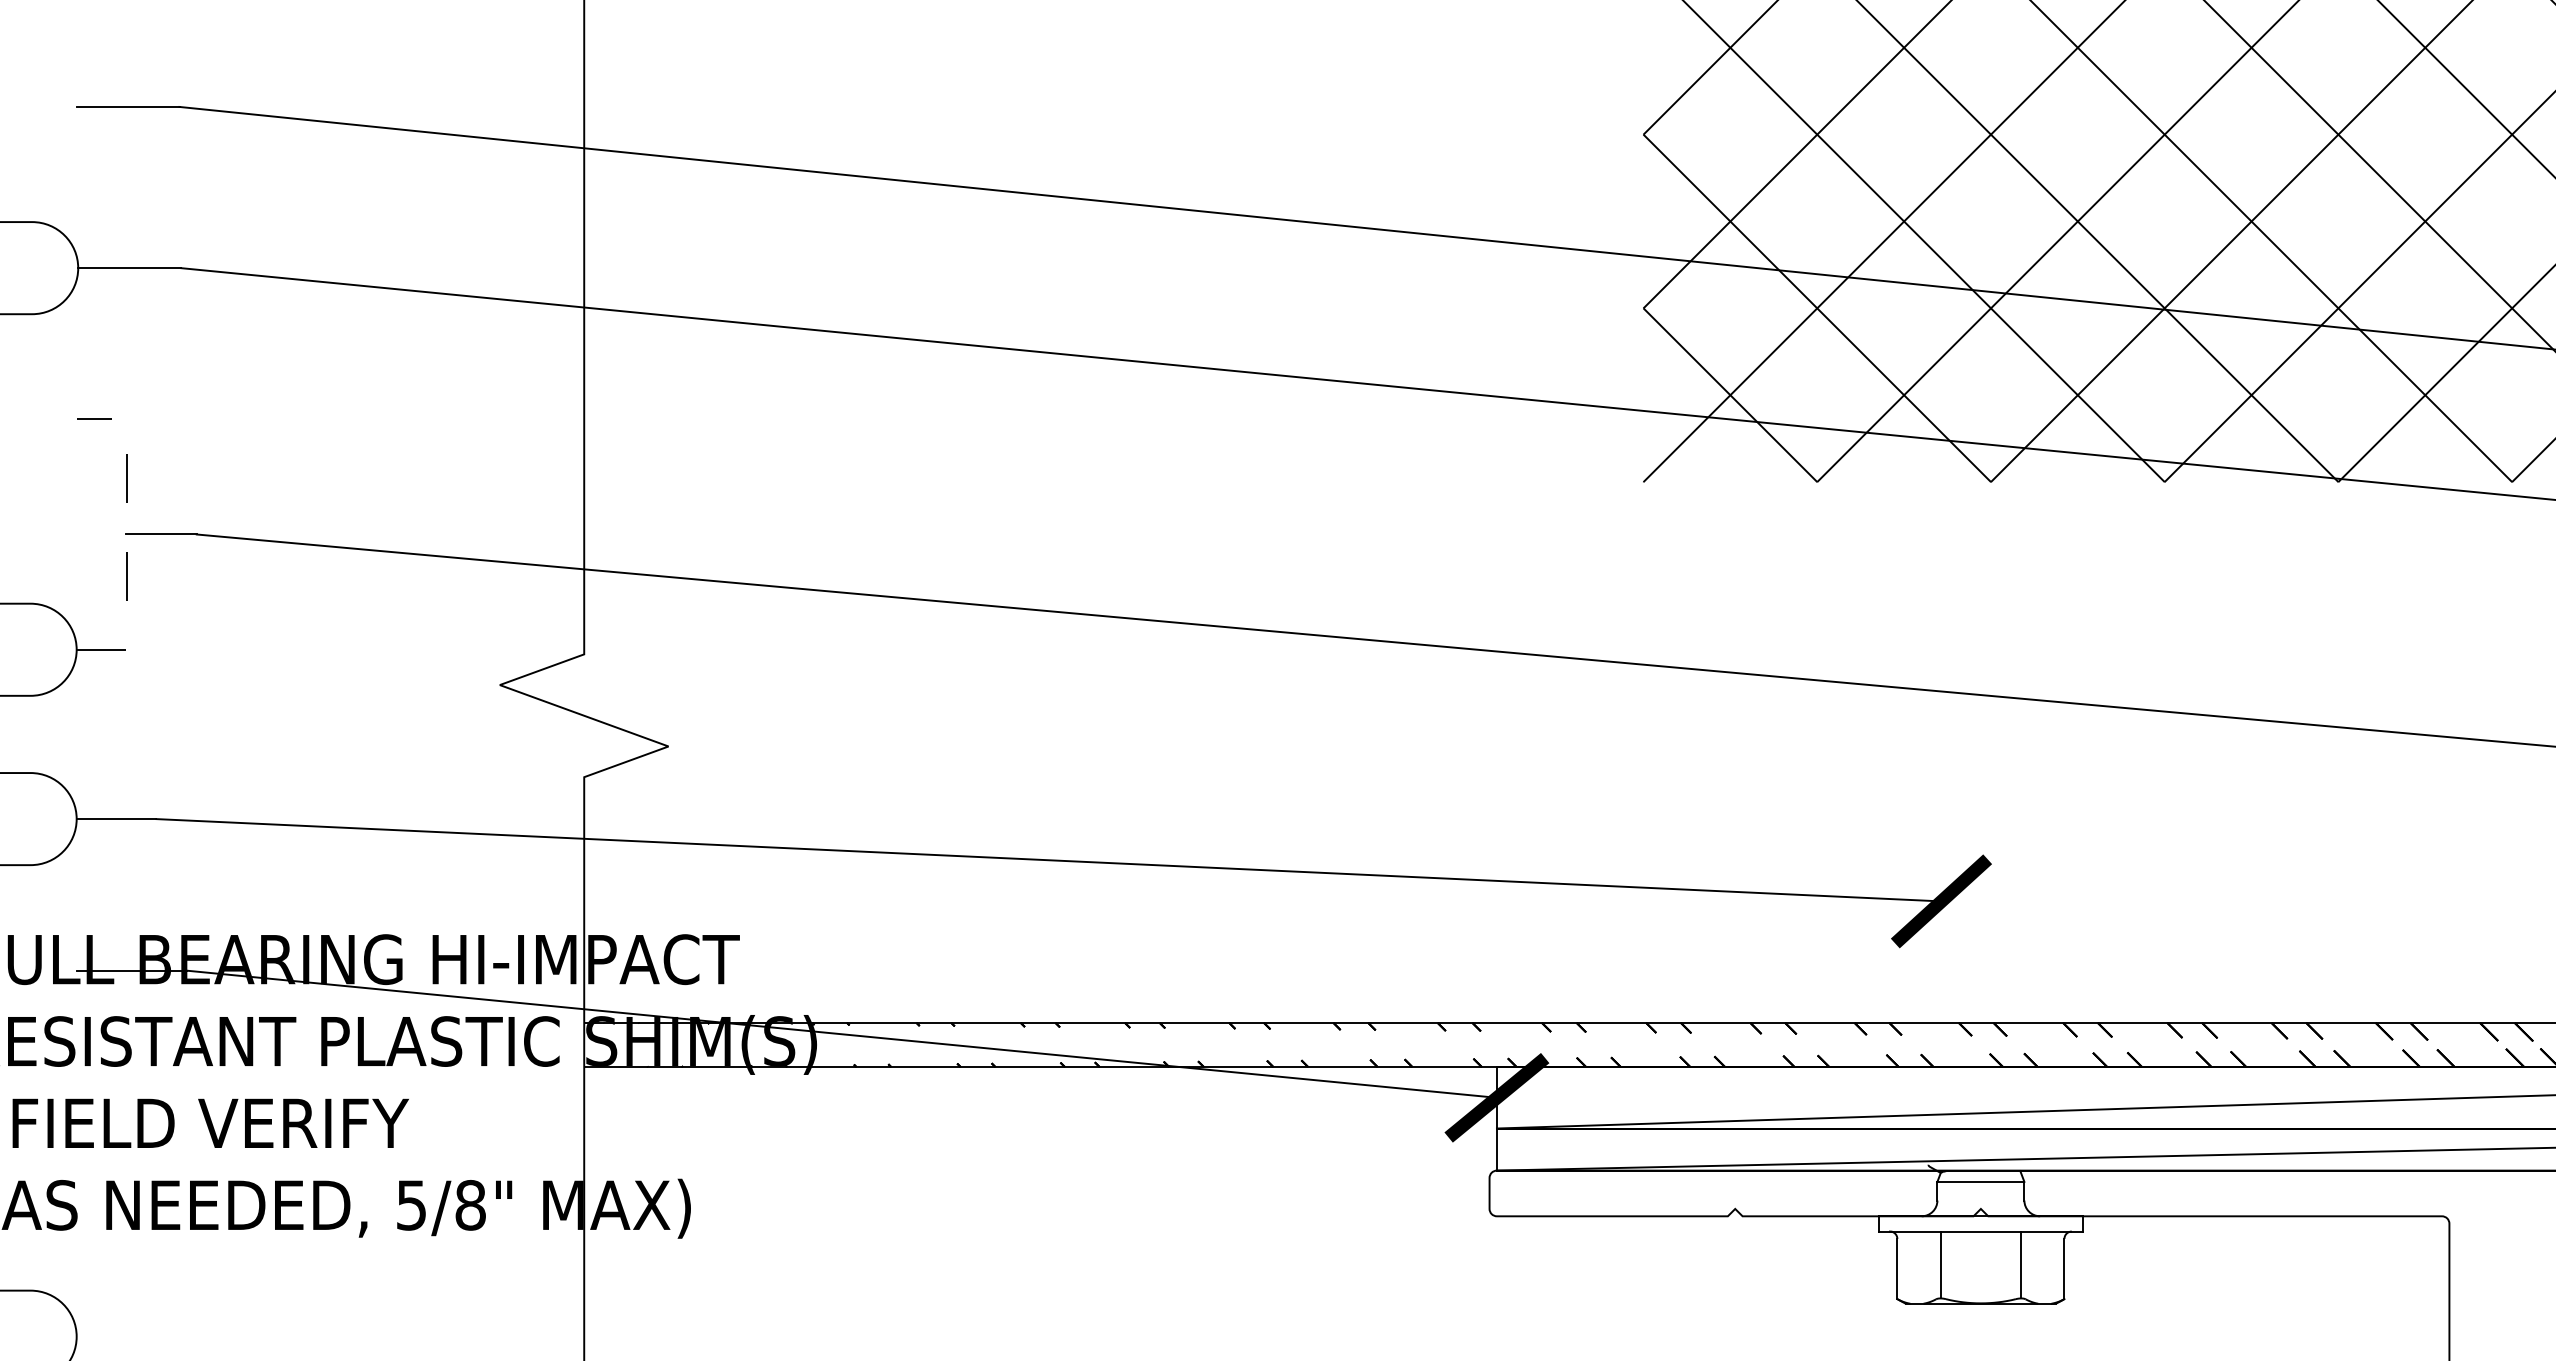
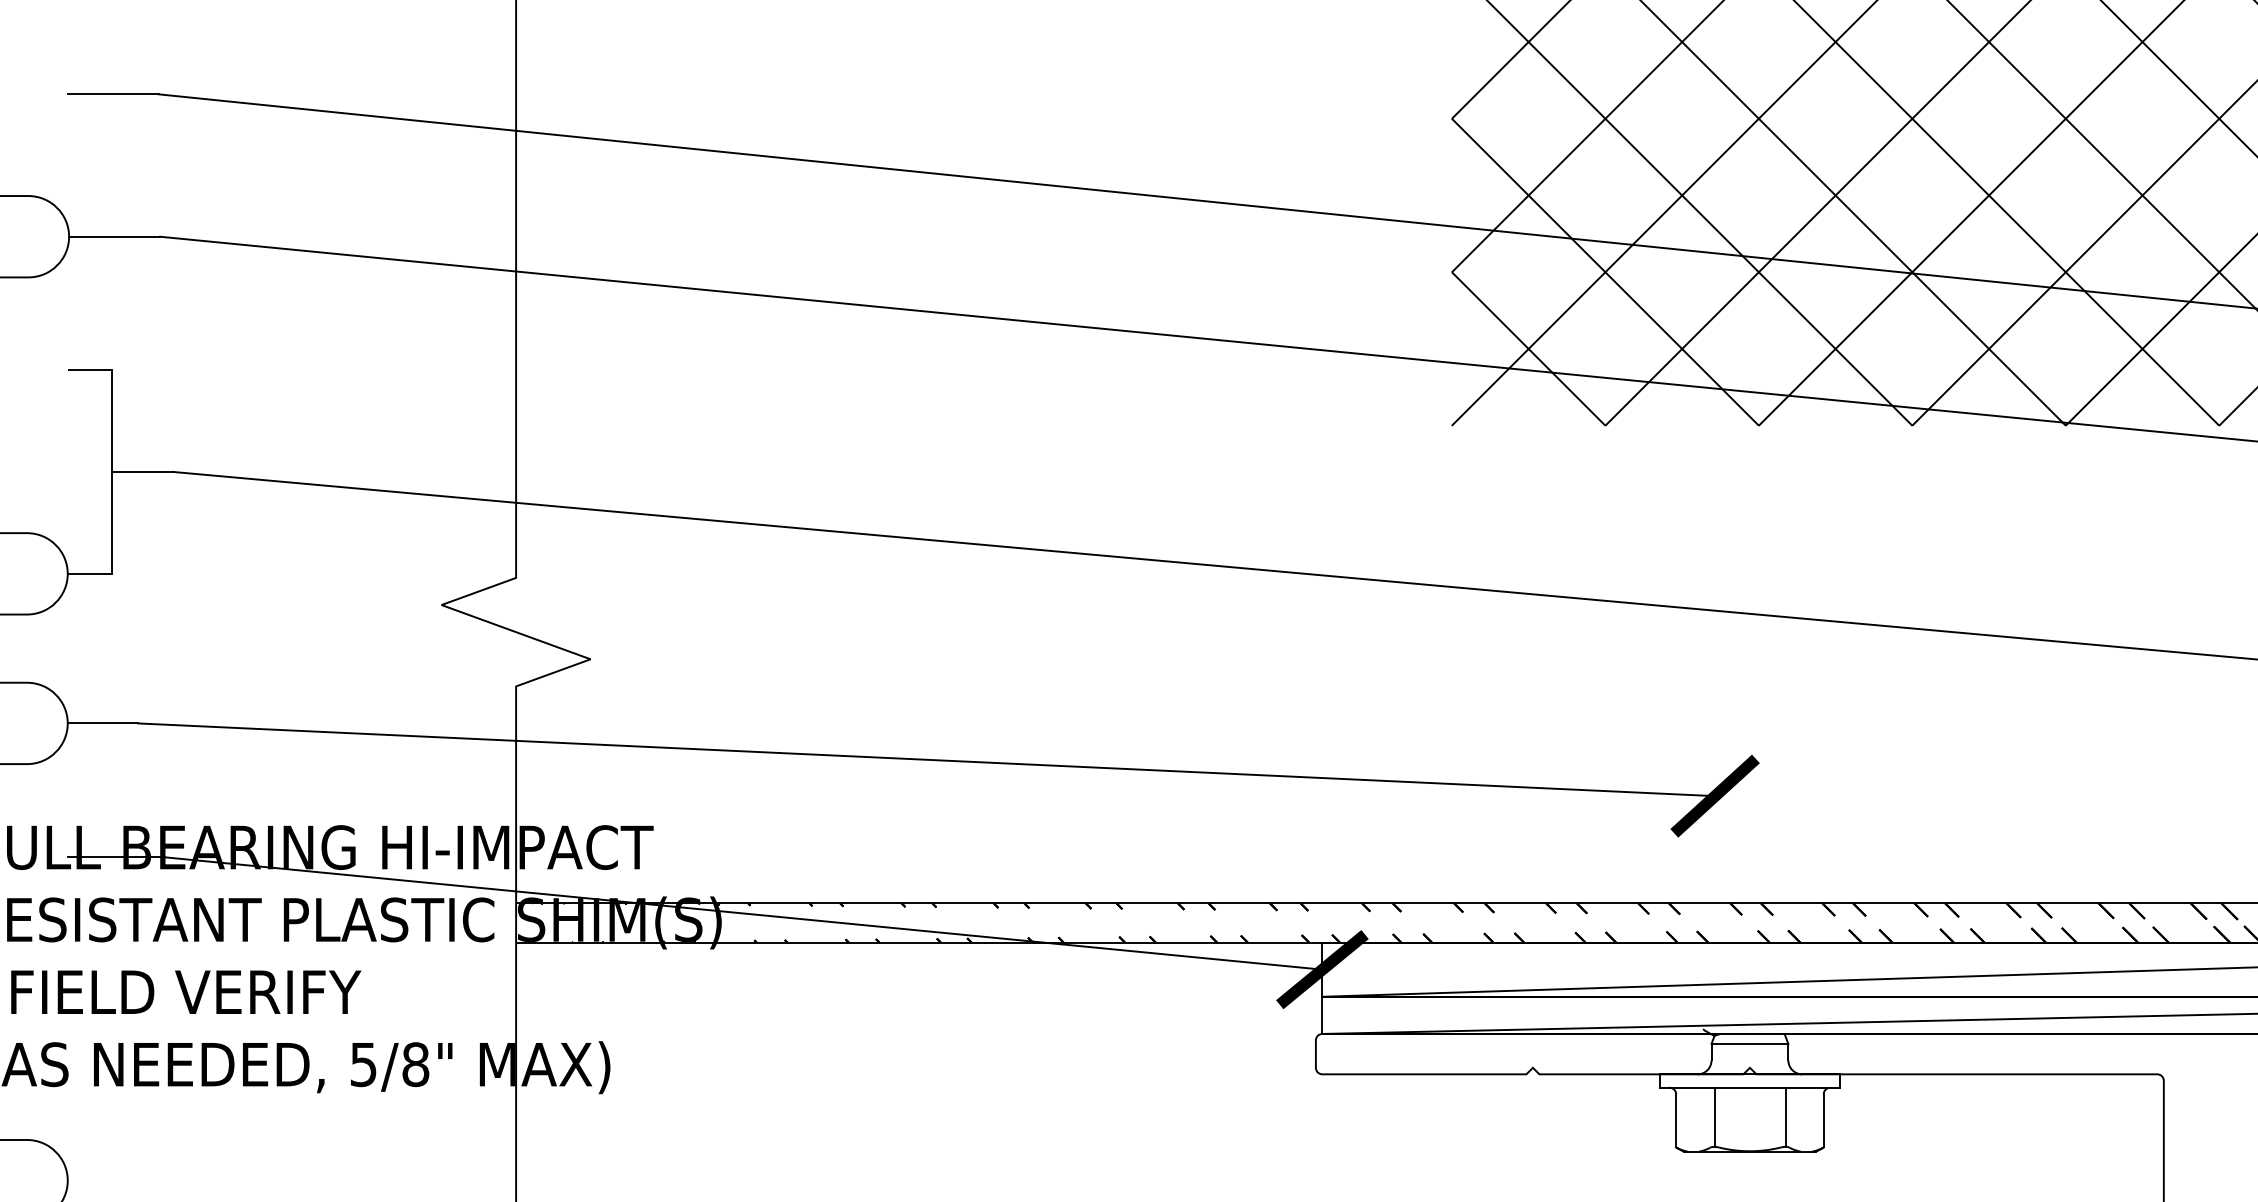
line: (126, 533) -> (111, 471), dashed -> solid

